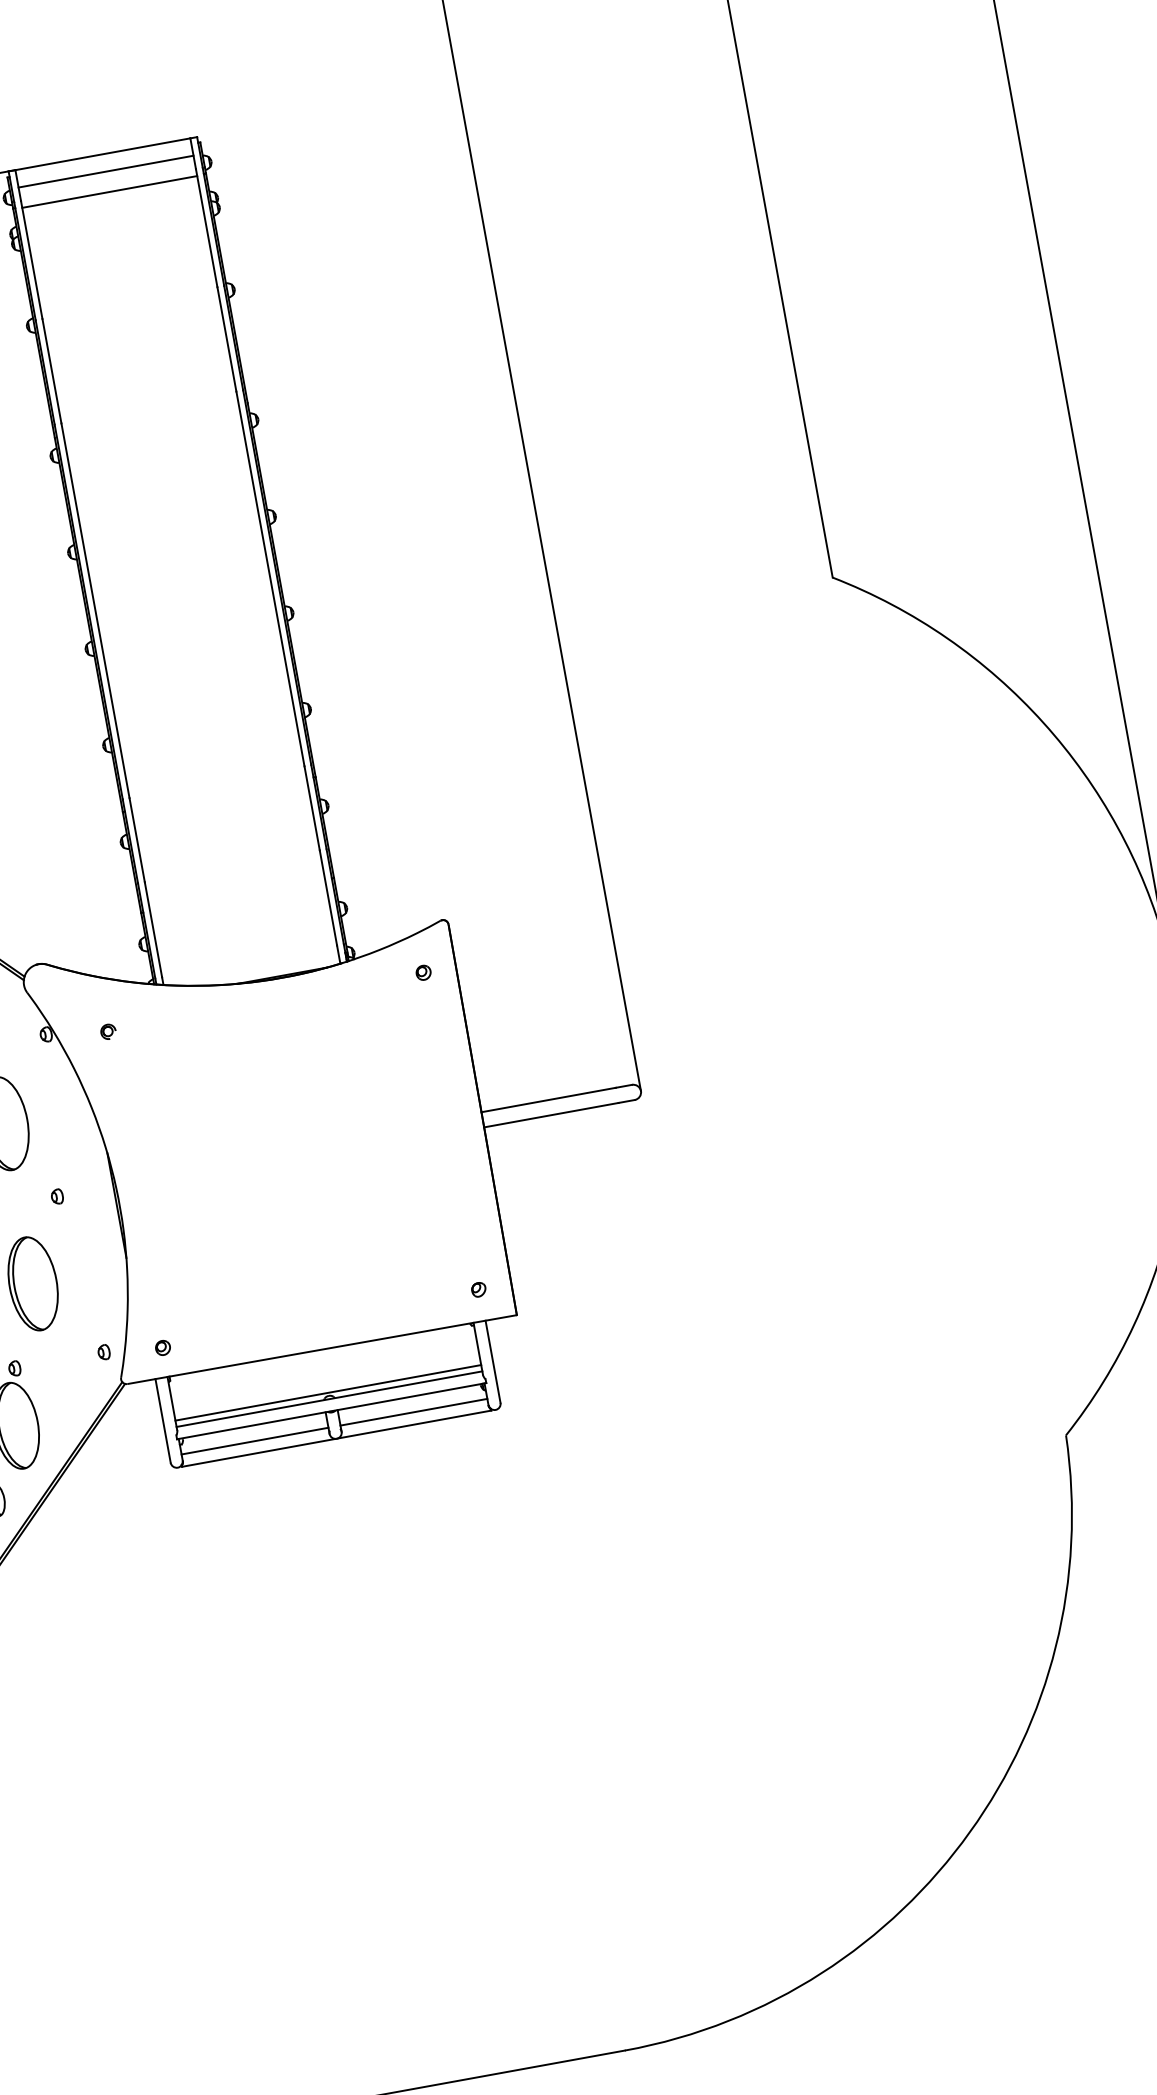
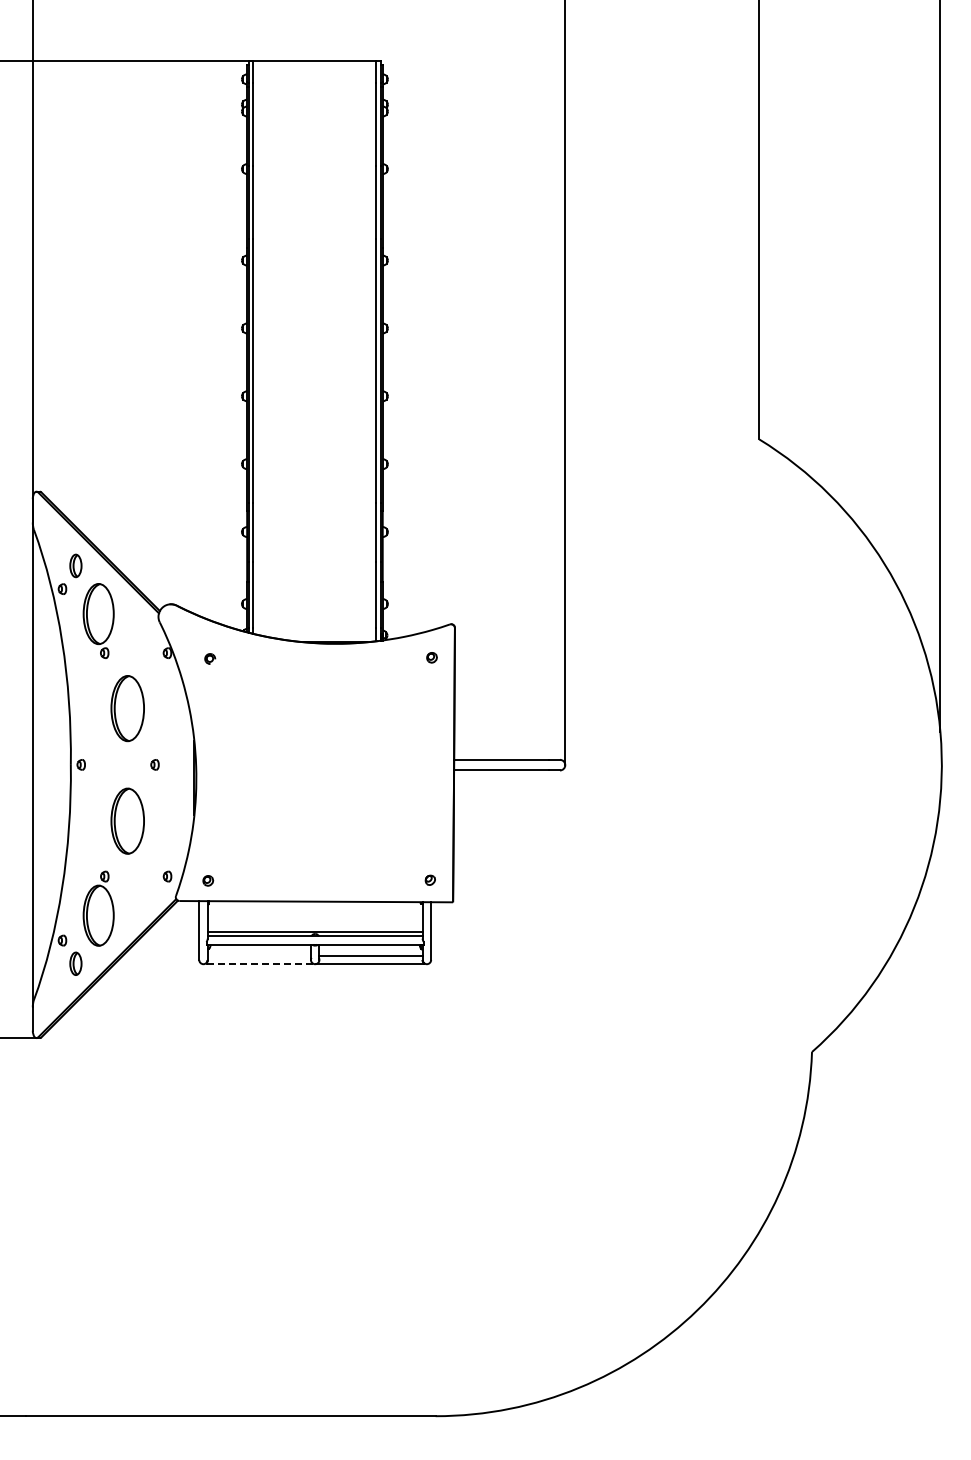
line: (105, 172) -> (314, 73), removed
line: (109, 192) -> (314, 87), removed
line: (253, 1441) -> (258, 955), removed
line: (258, 1453) -> (260, 964), solid -> dashed

